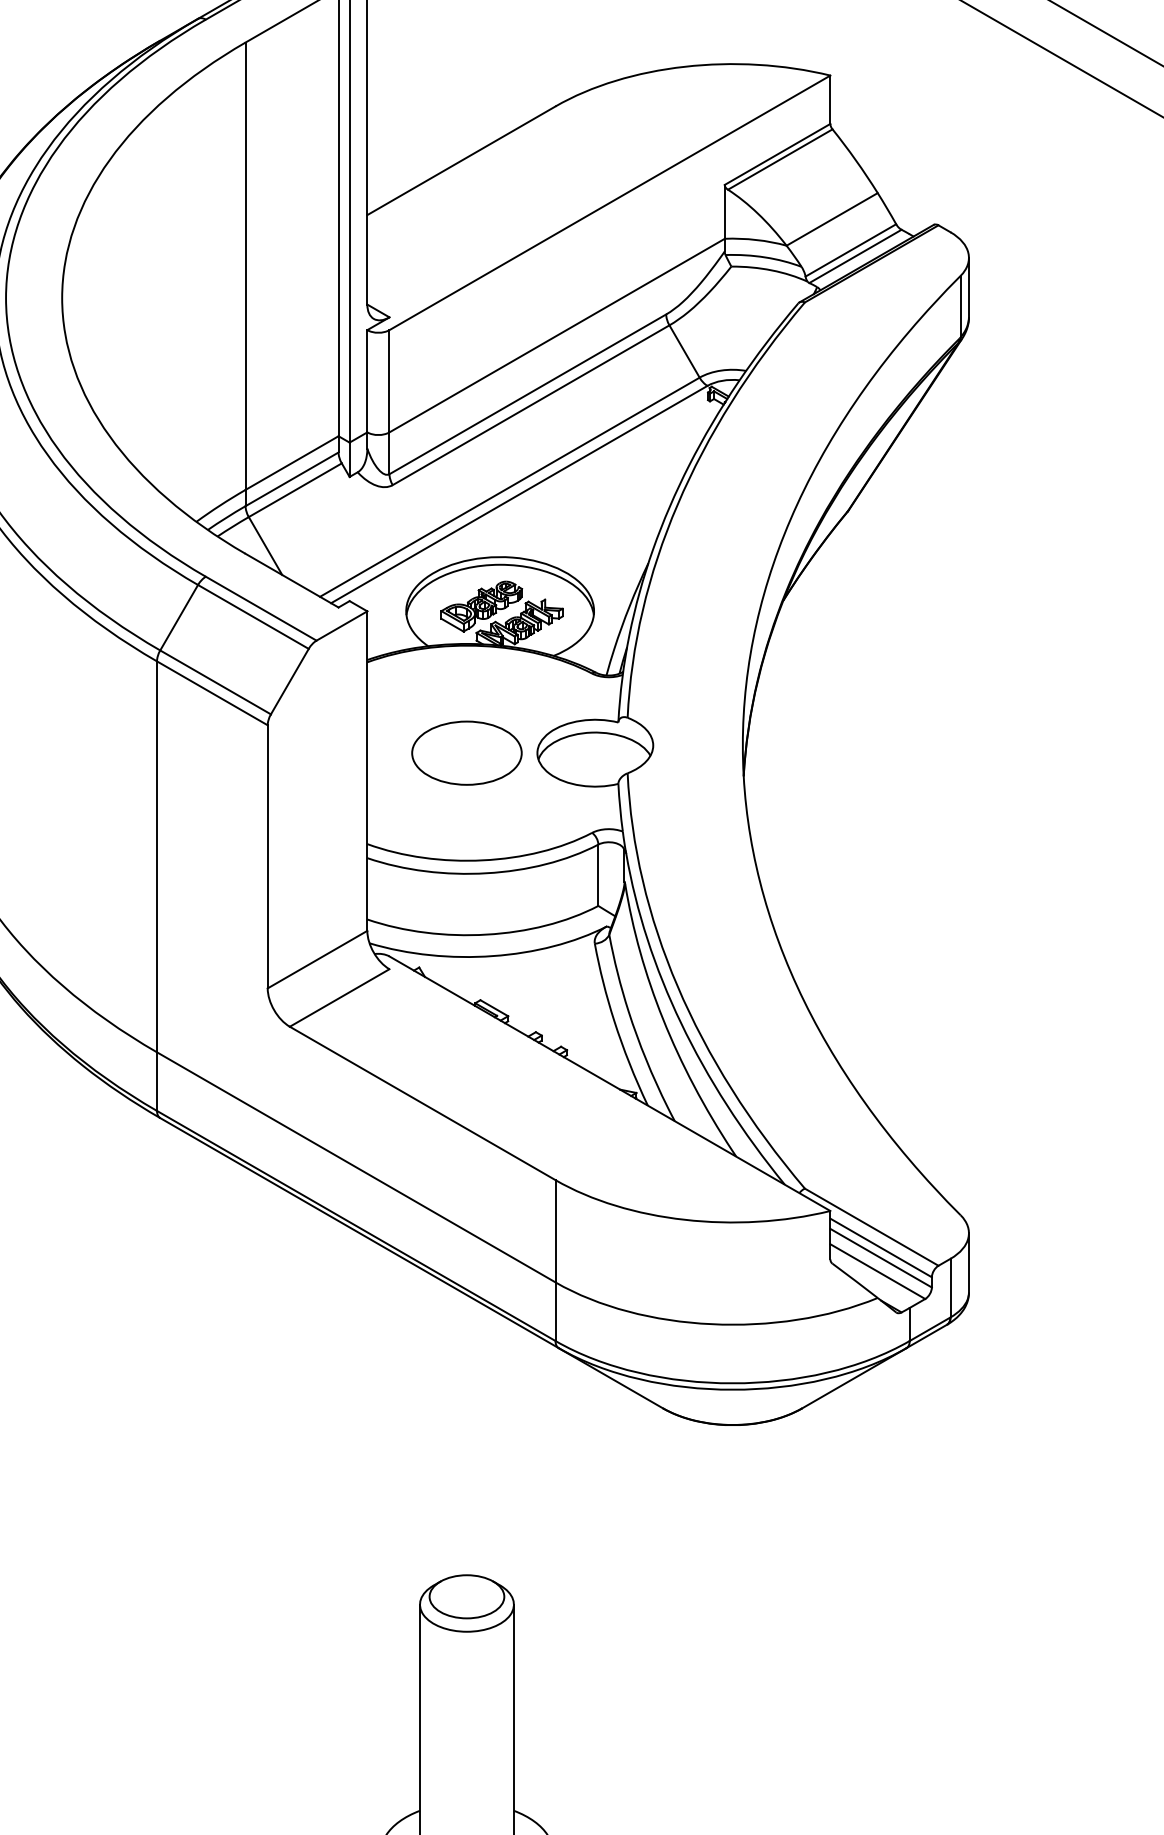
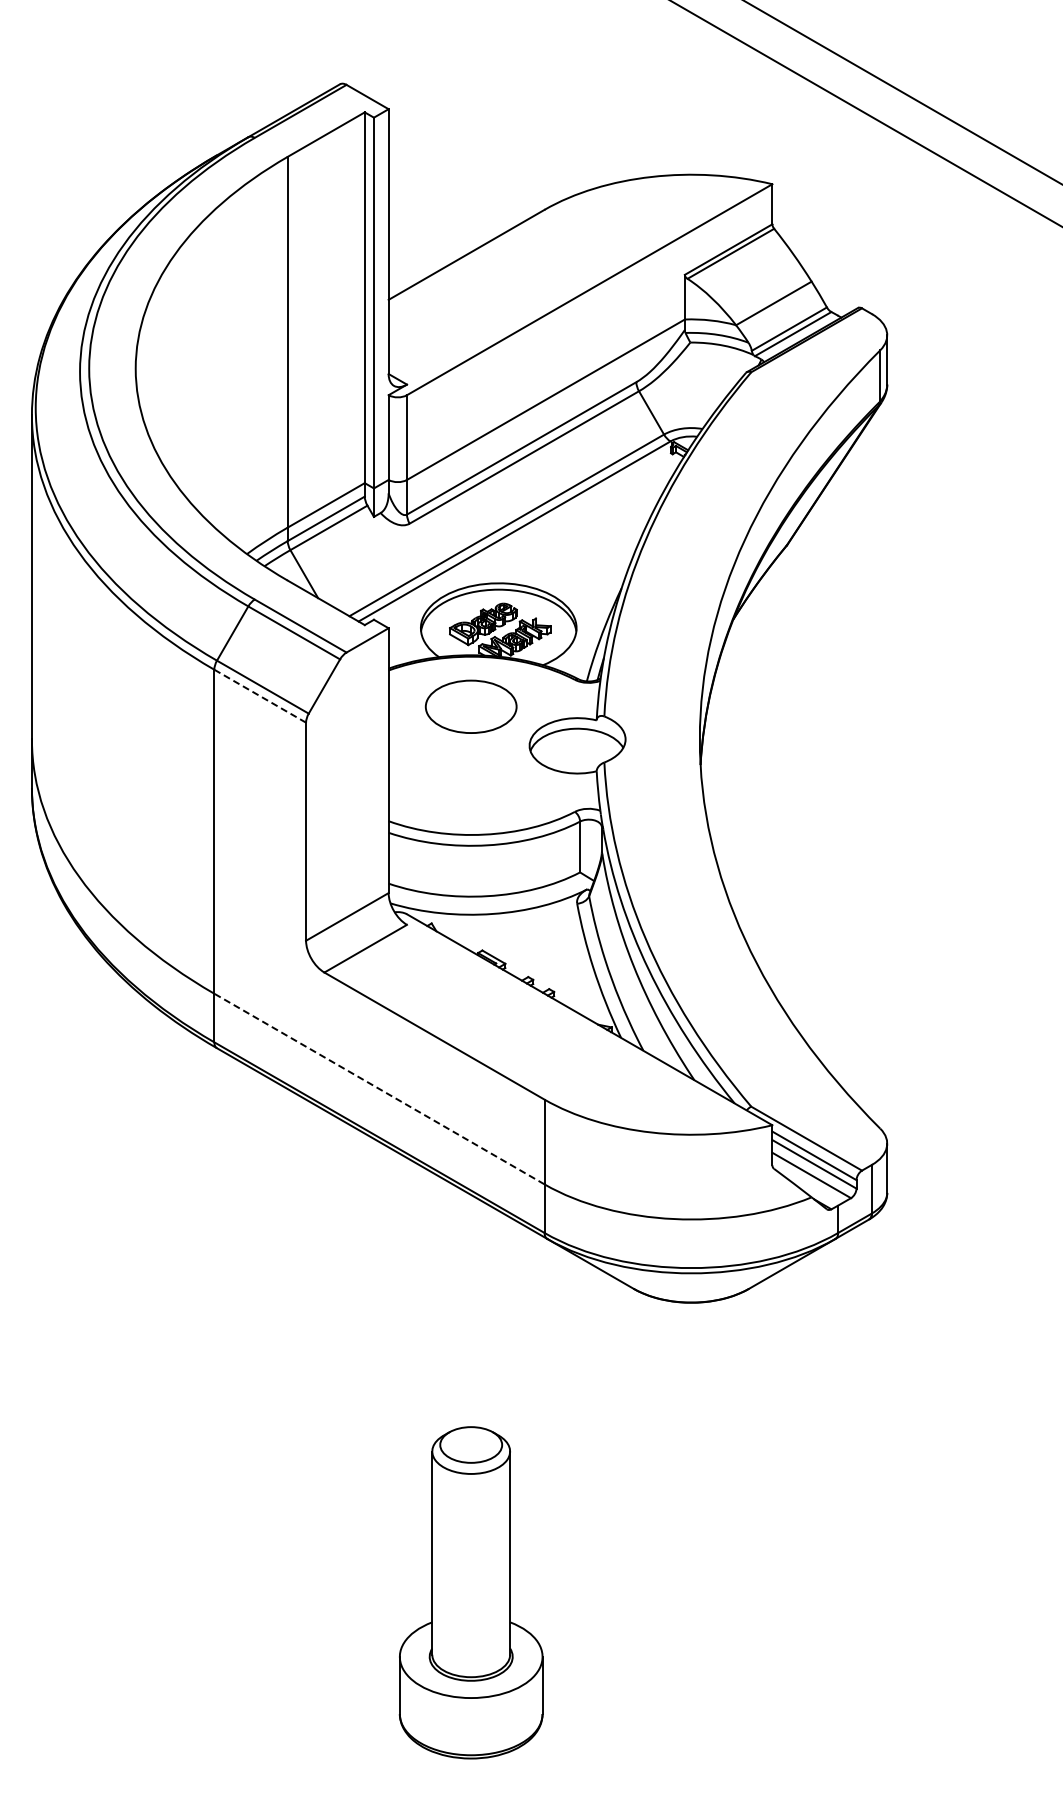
line: (212, 693) -> (260, 696), solid -> dashed
part: (466, 752) -> (470, 706), moved
line: (356, 1167) -> (379, 1089), solid -> dashed

